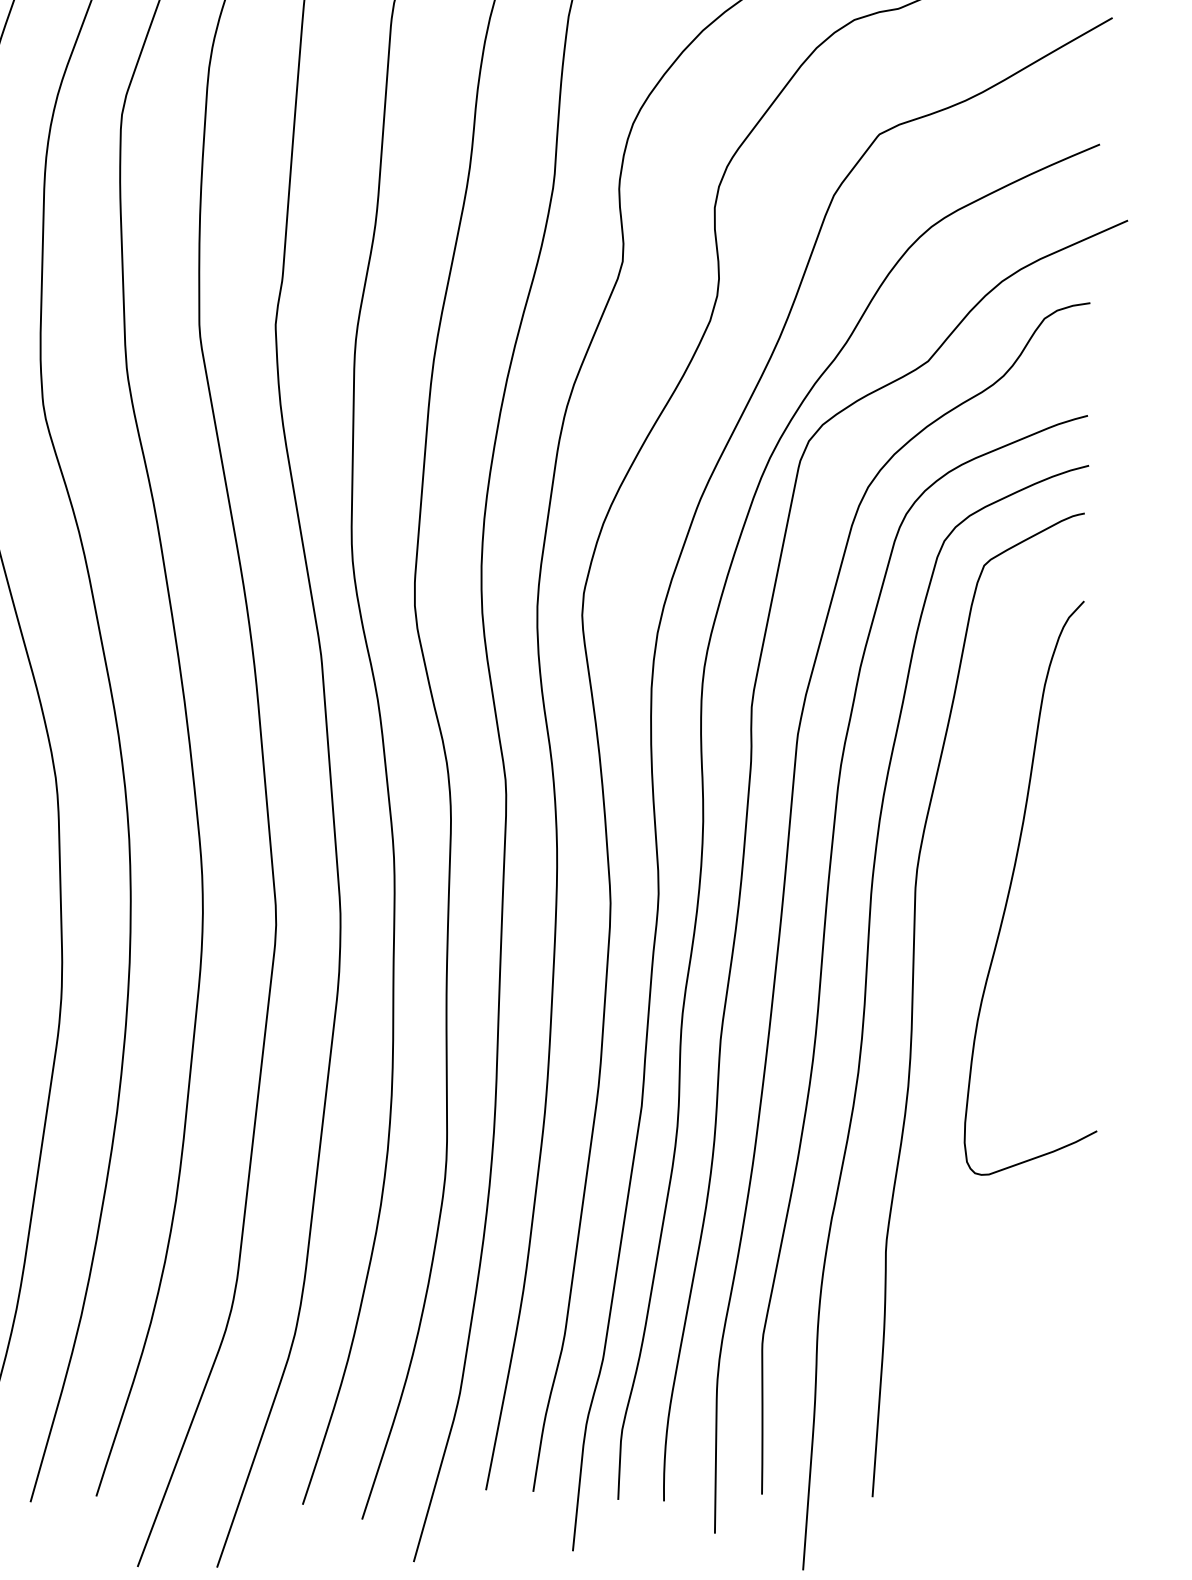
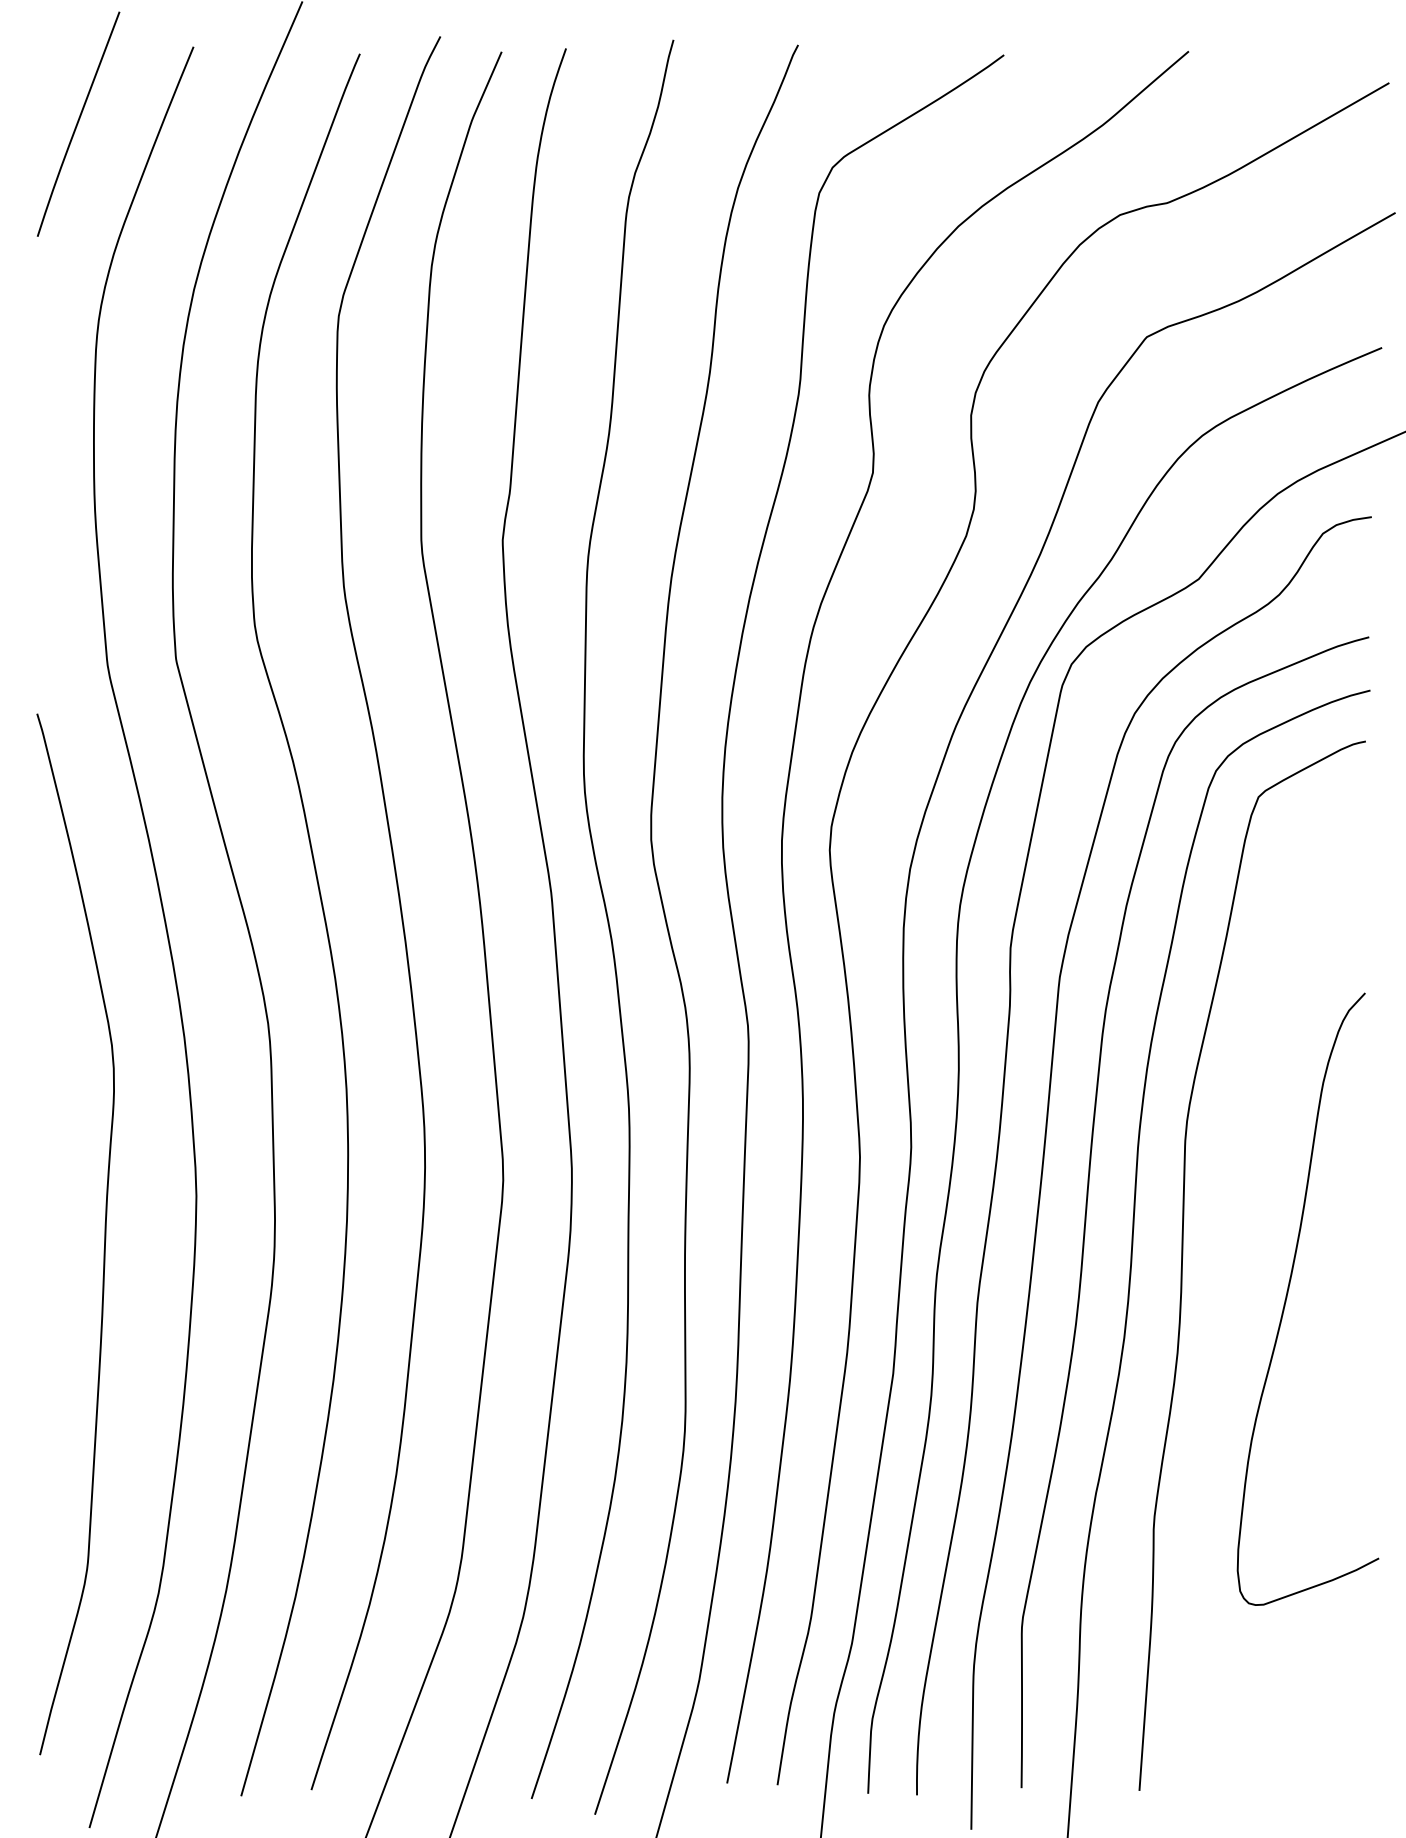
curve: (1012, 882) -> (1288, 1293), moved

